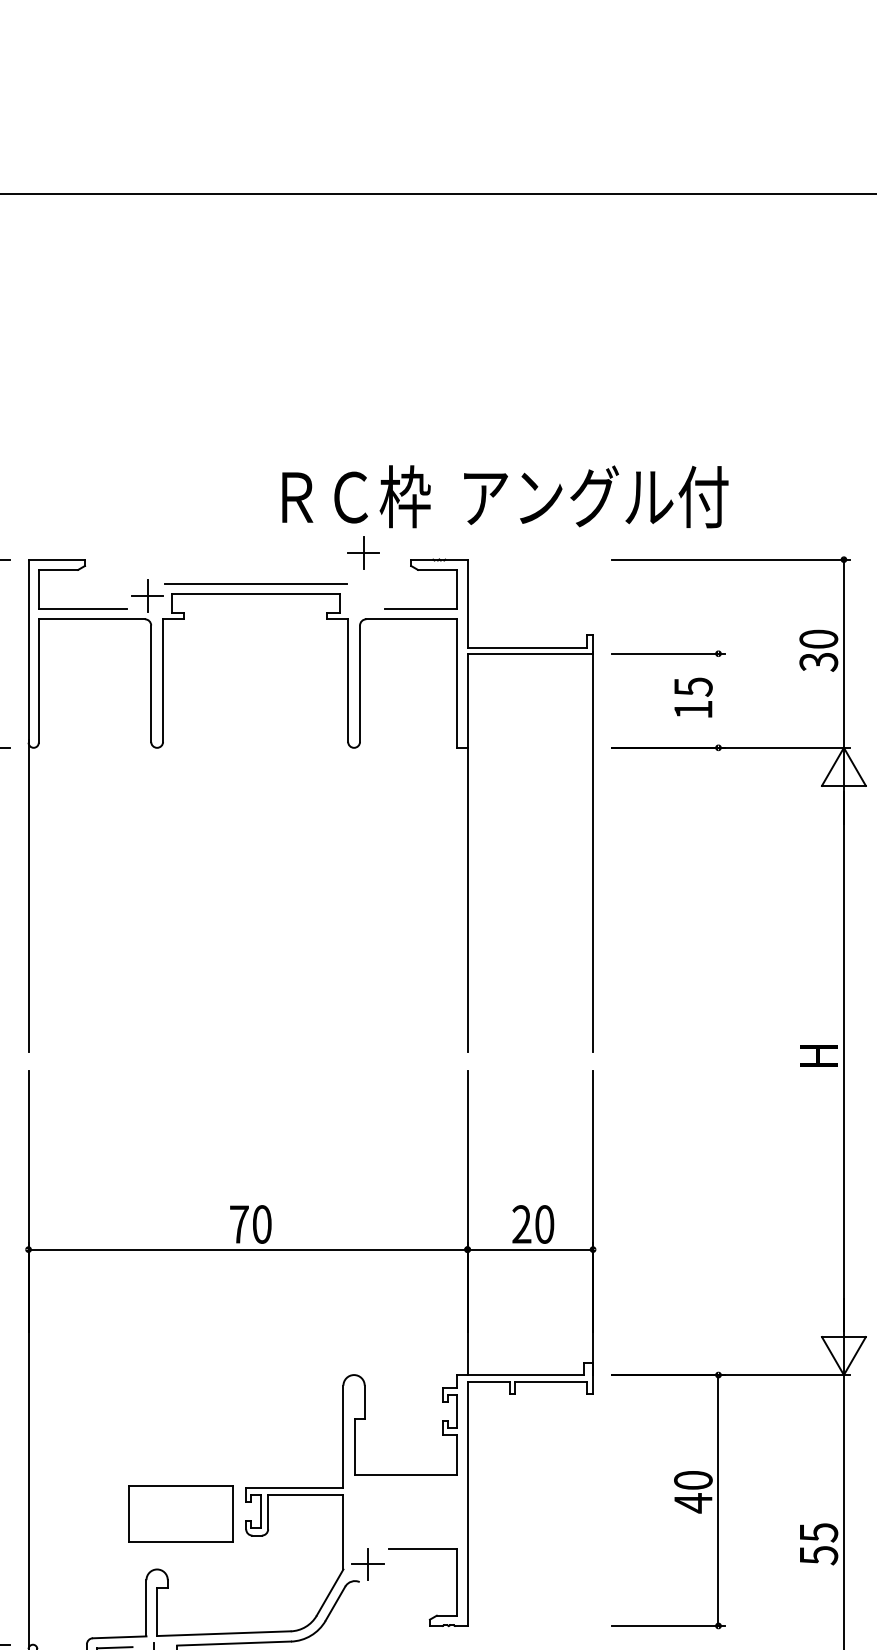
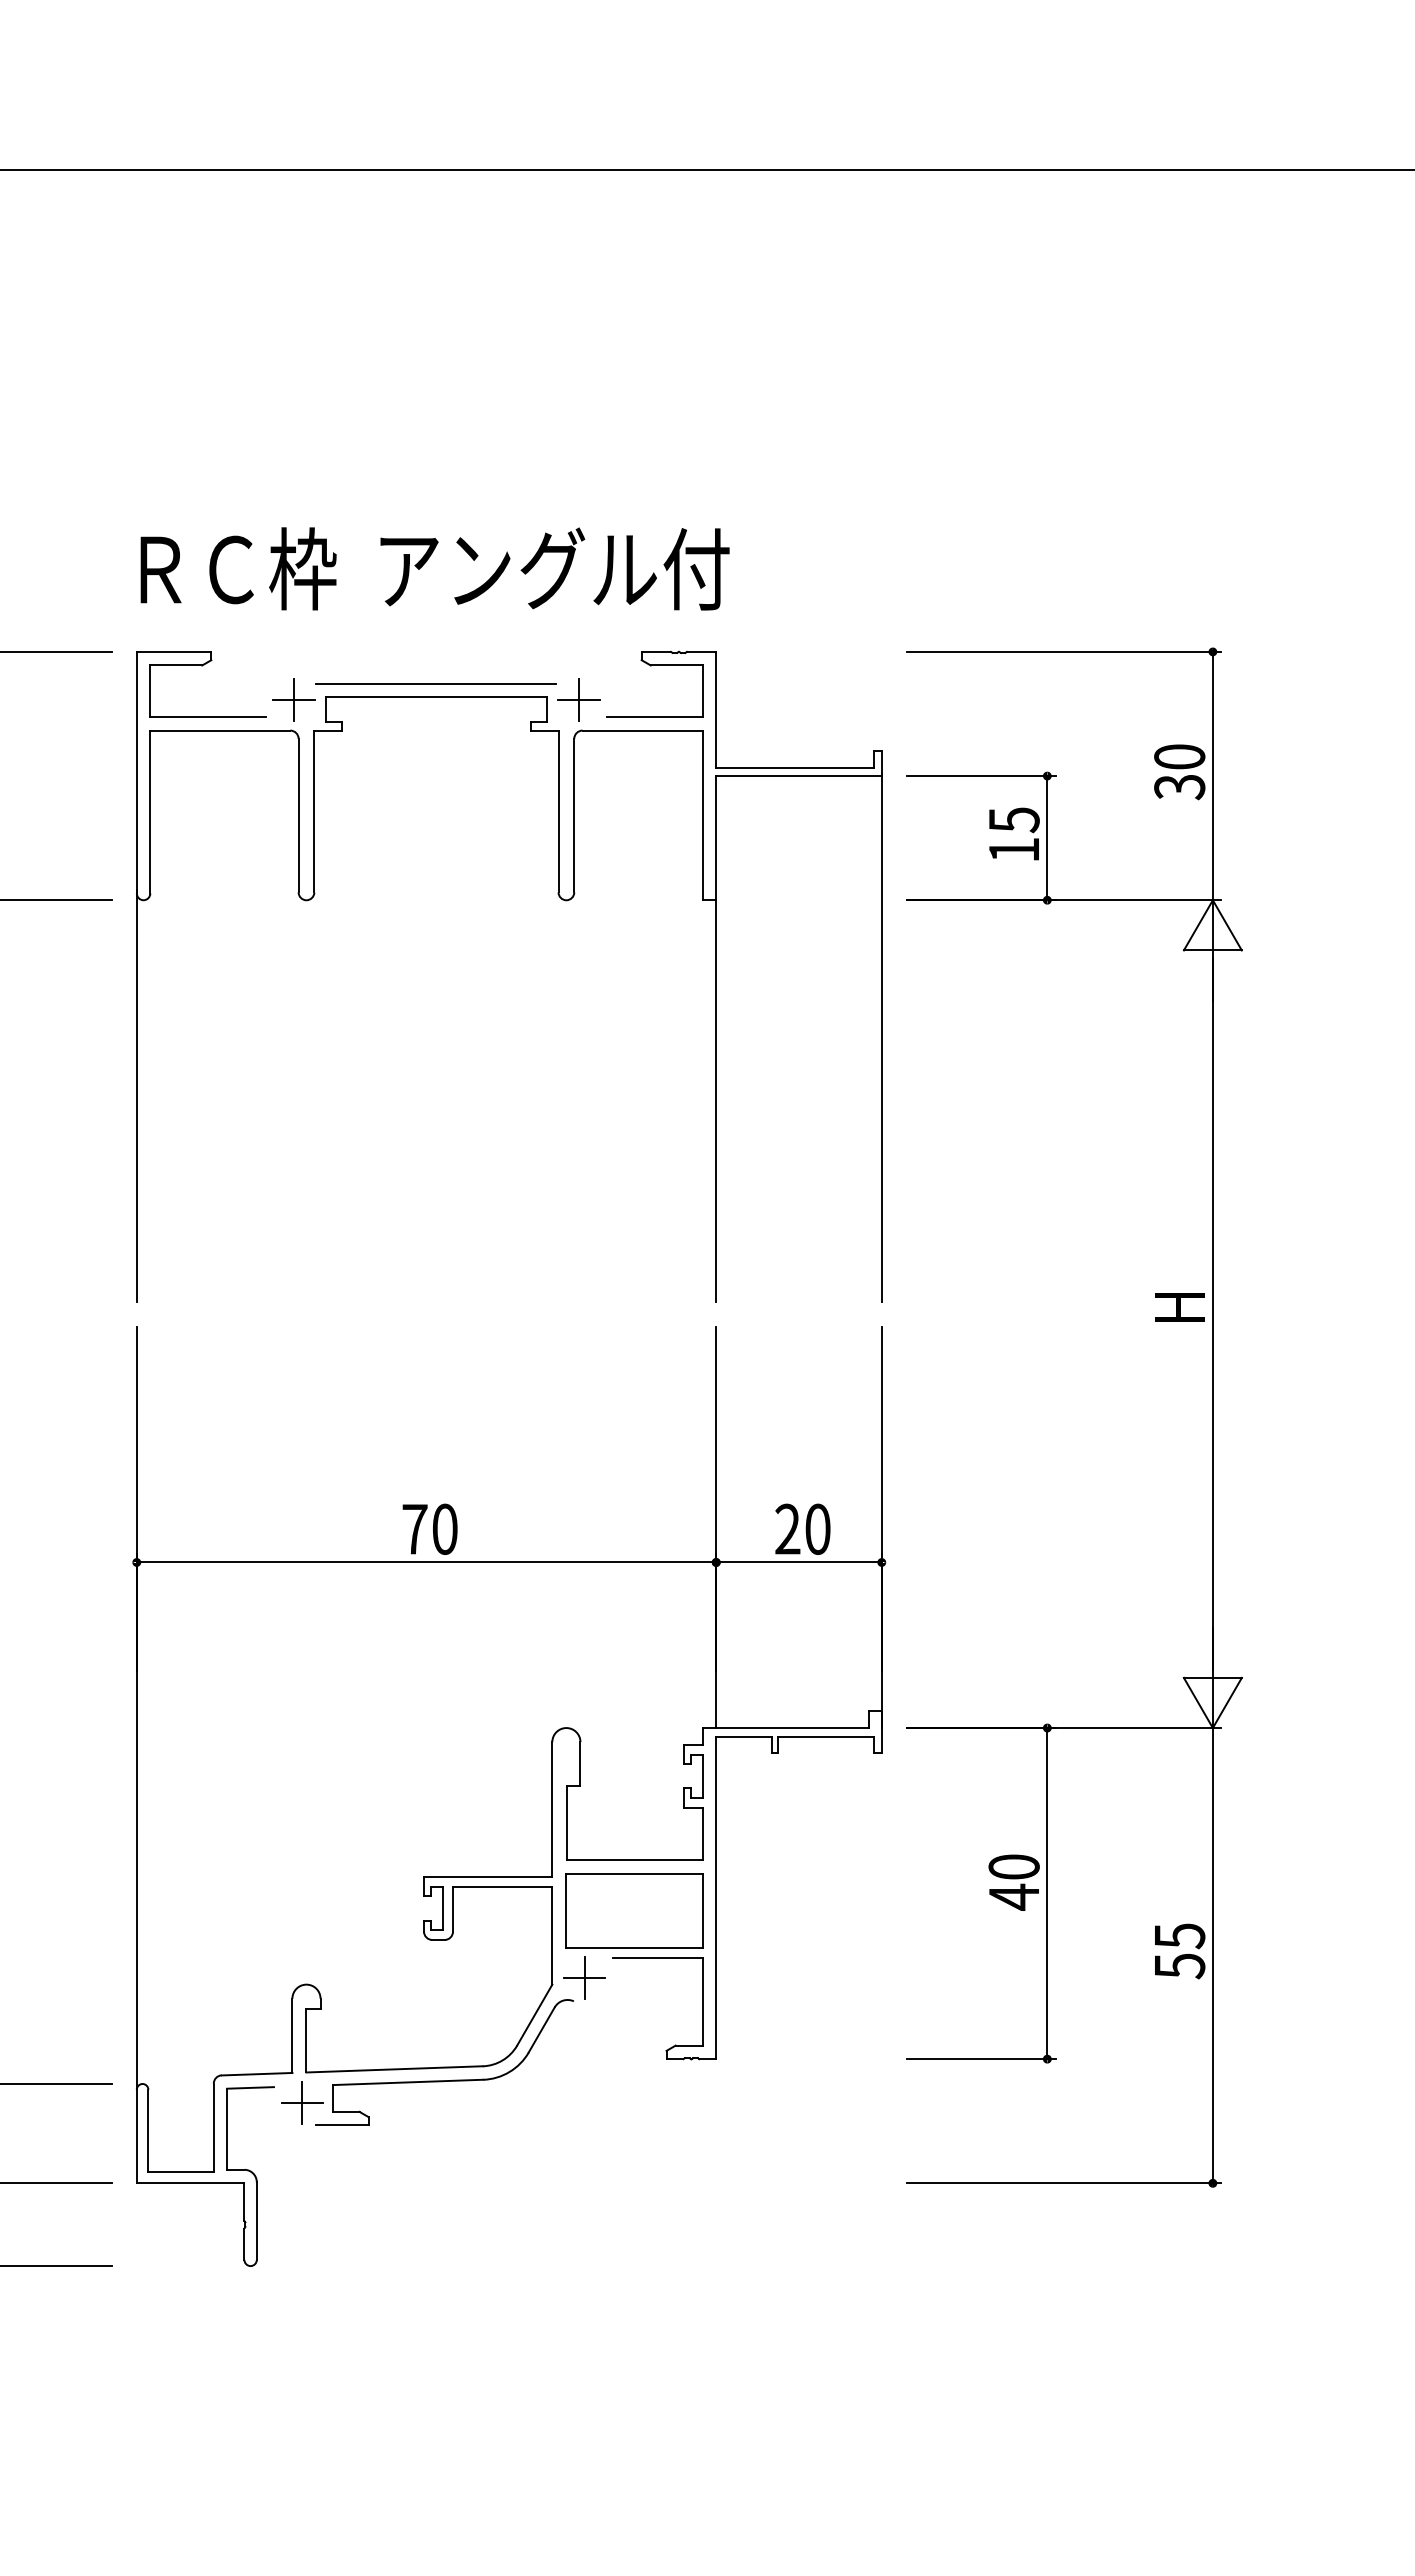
text: (504, 496) -> (434, 568), moved
part: (363, 552) -> (578, 699), moved
line: (718, 701) -> (1047, 838), added
part: (181, 1513) -> (634, 1910), moved

